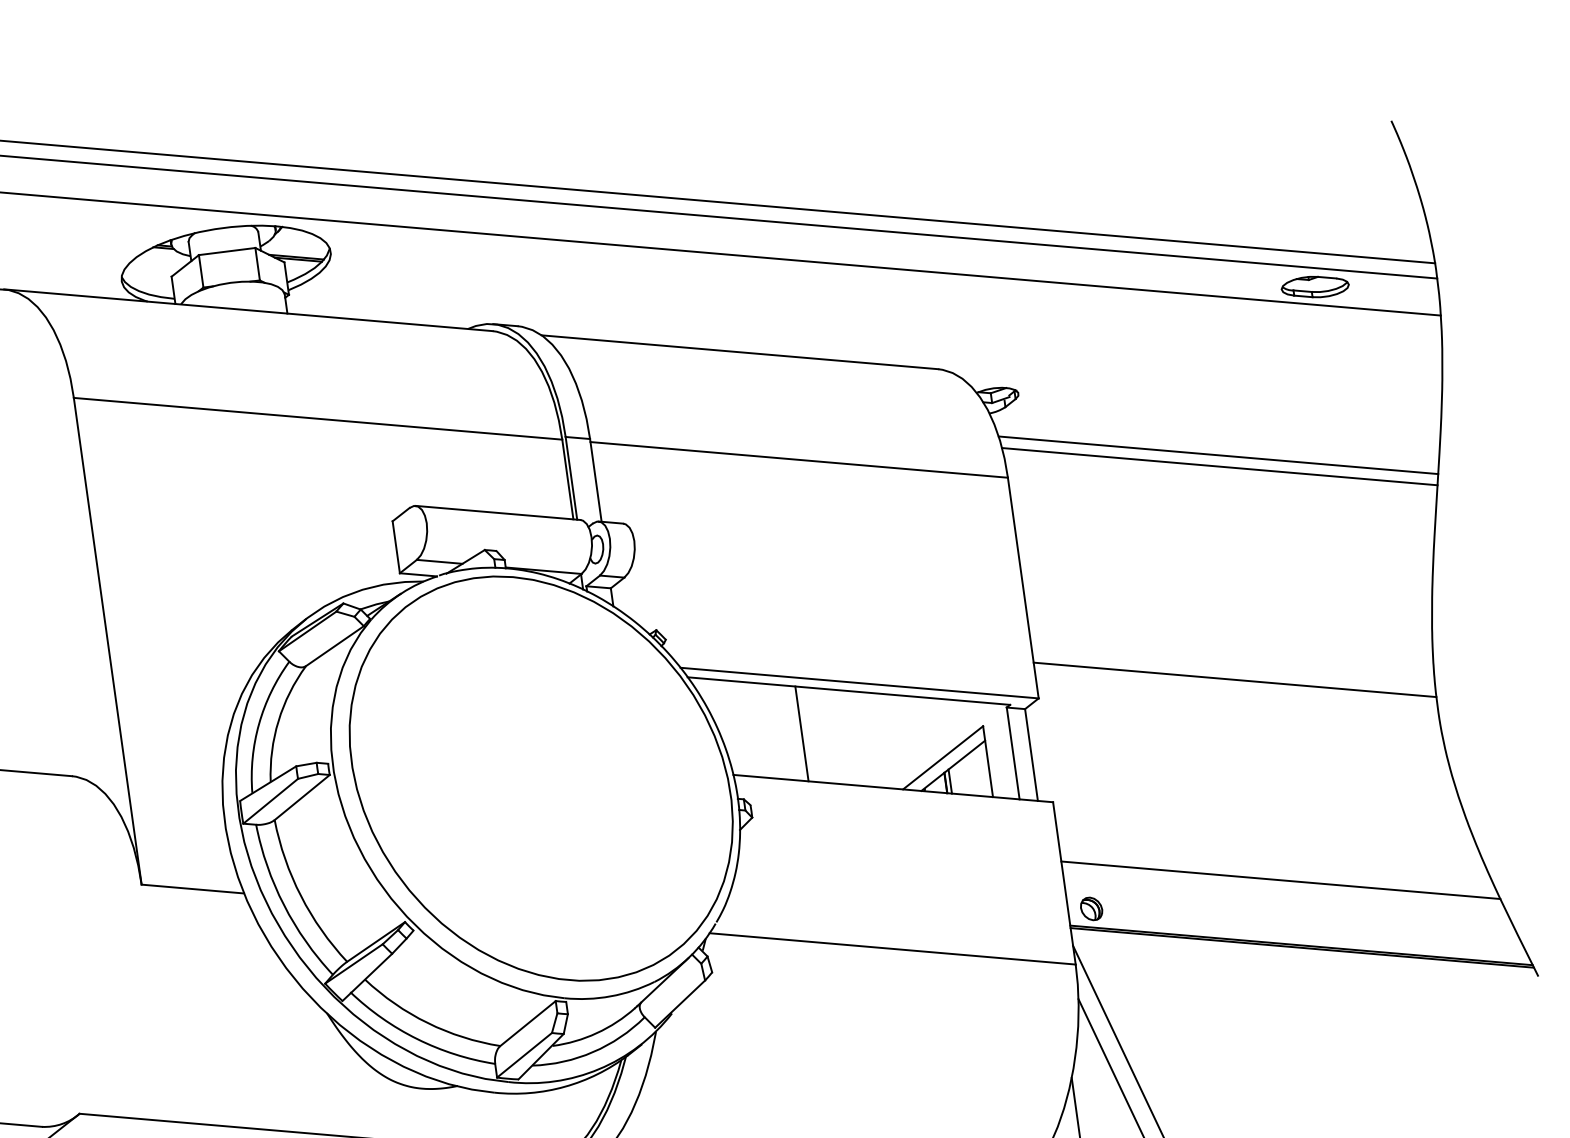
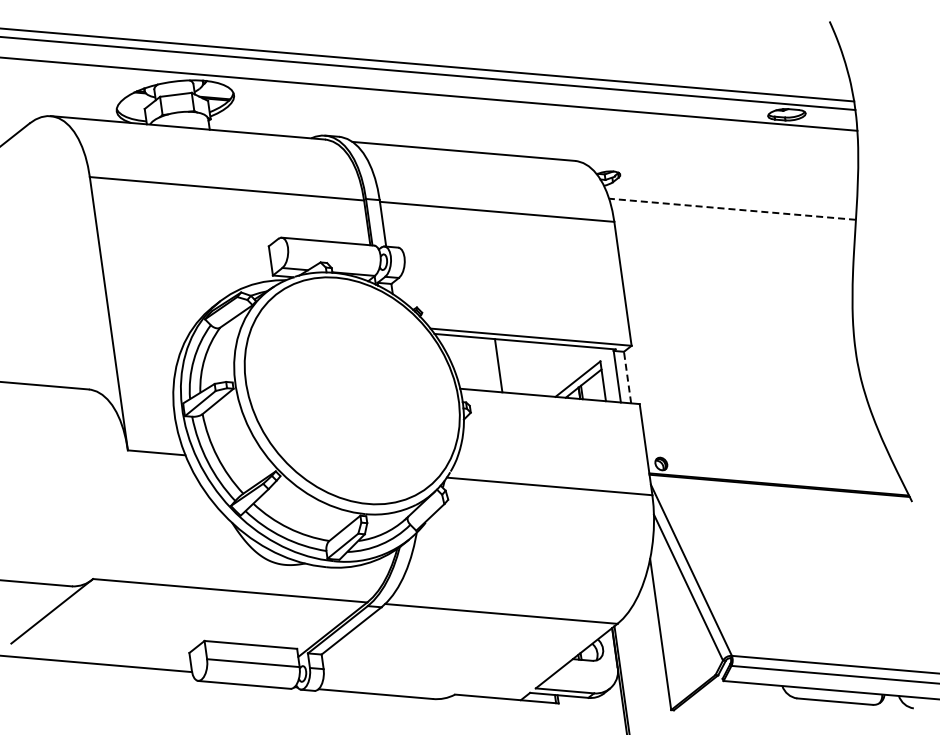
line: (1218, 455) -> (732, 209), solid -> dashed
line: (1220, 466) -> (733, 215), removed
line: (1234, 680) -> (741, 335), removed
line: (1031, 754) -> (627, 377), solid -> dashed
line: (1280, 879) -> (767, 447), removed

